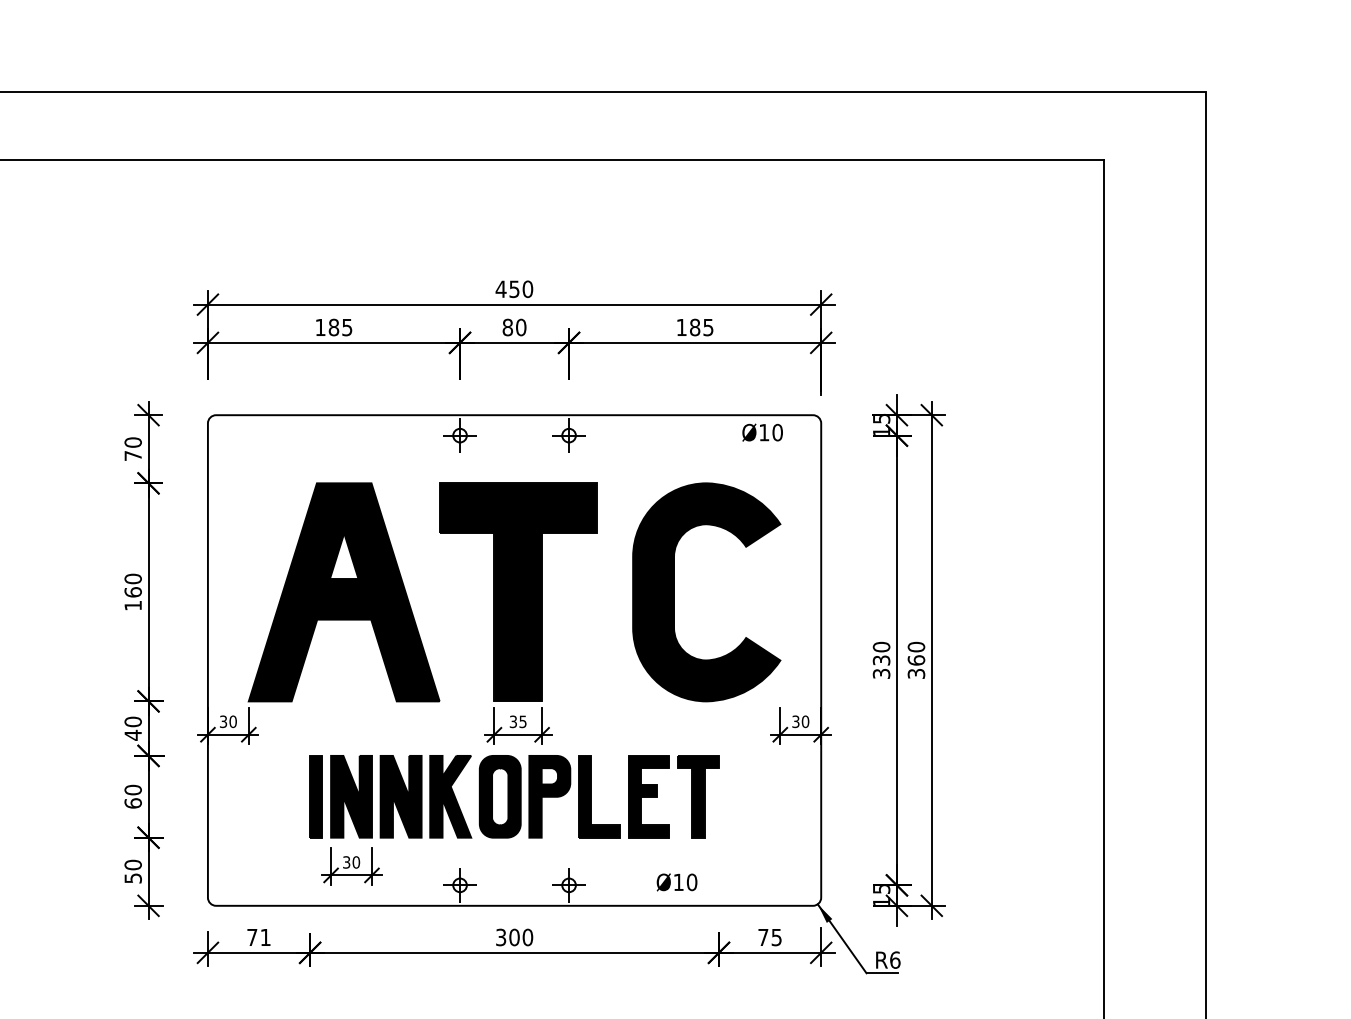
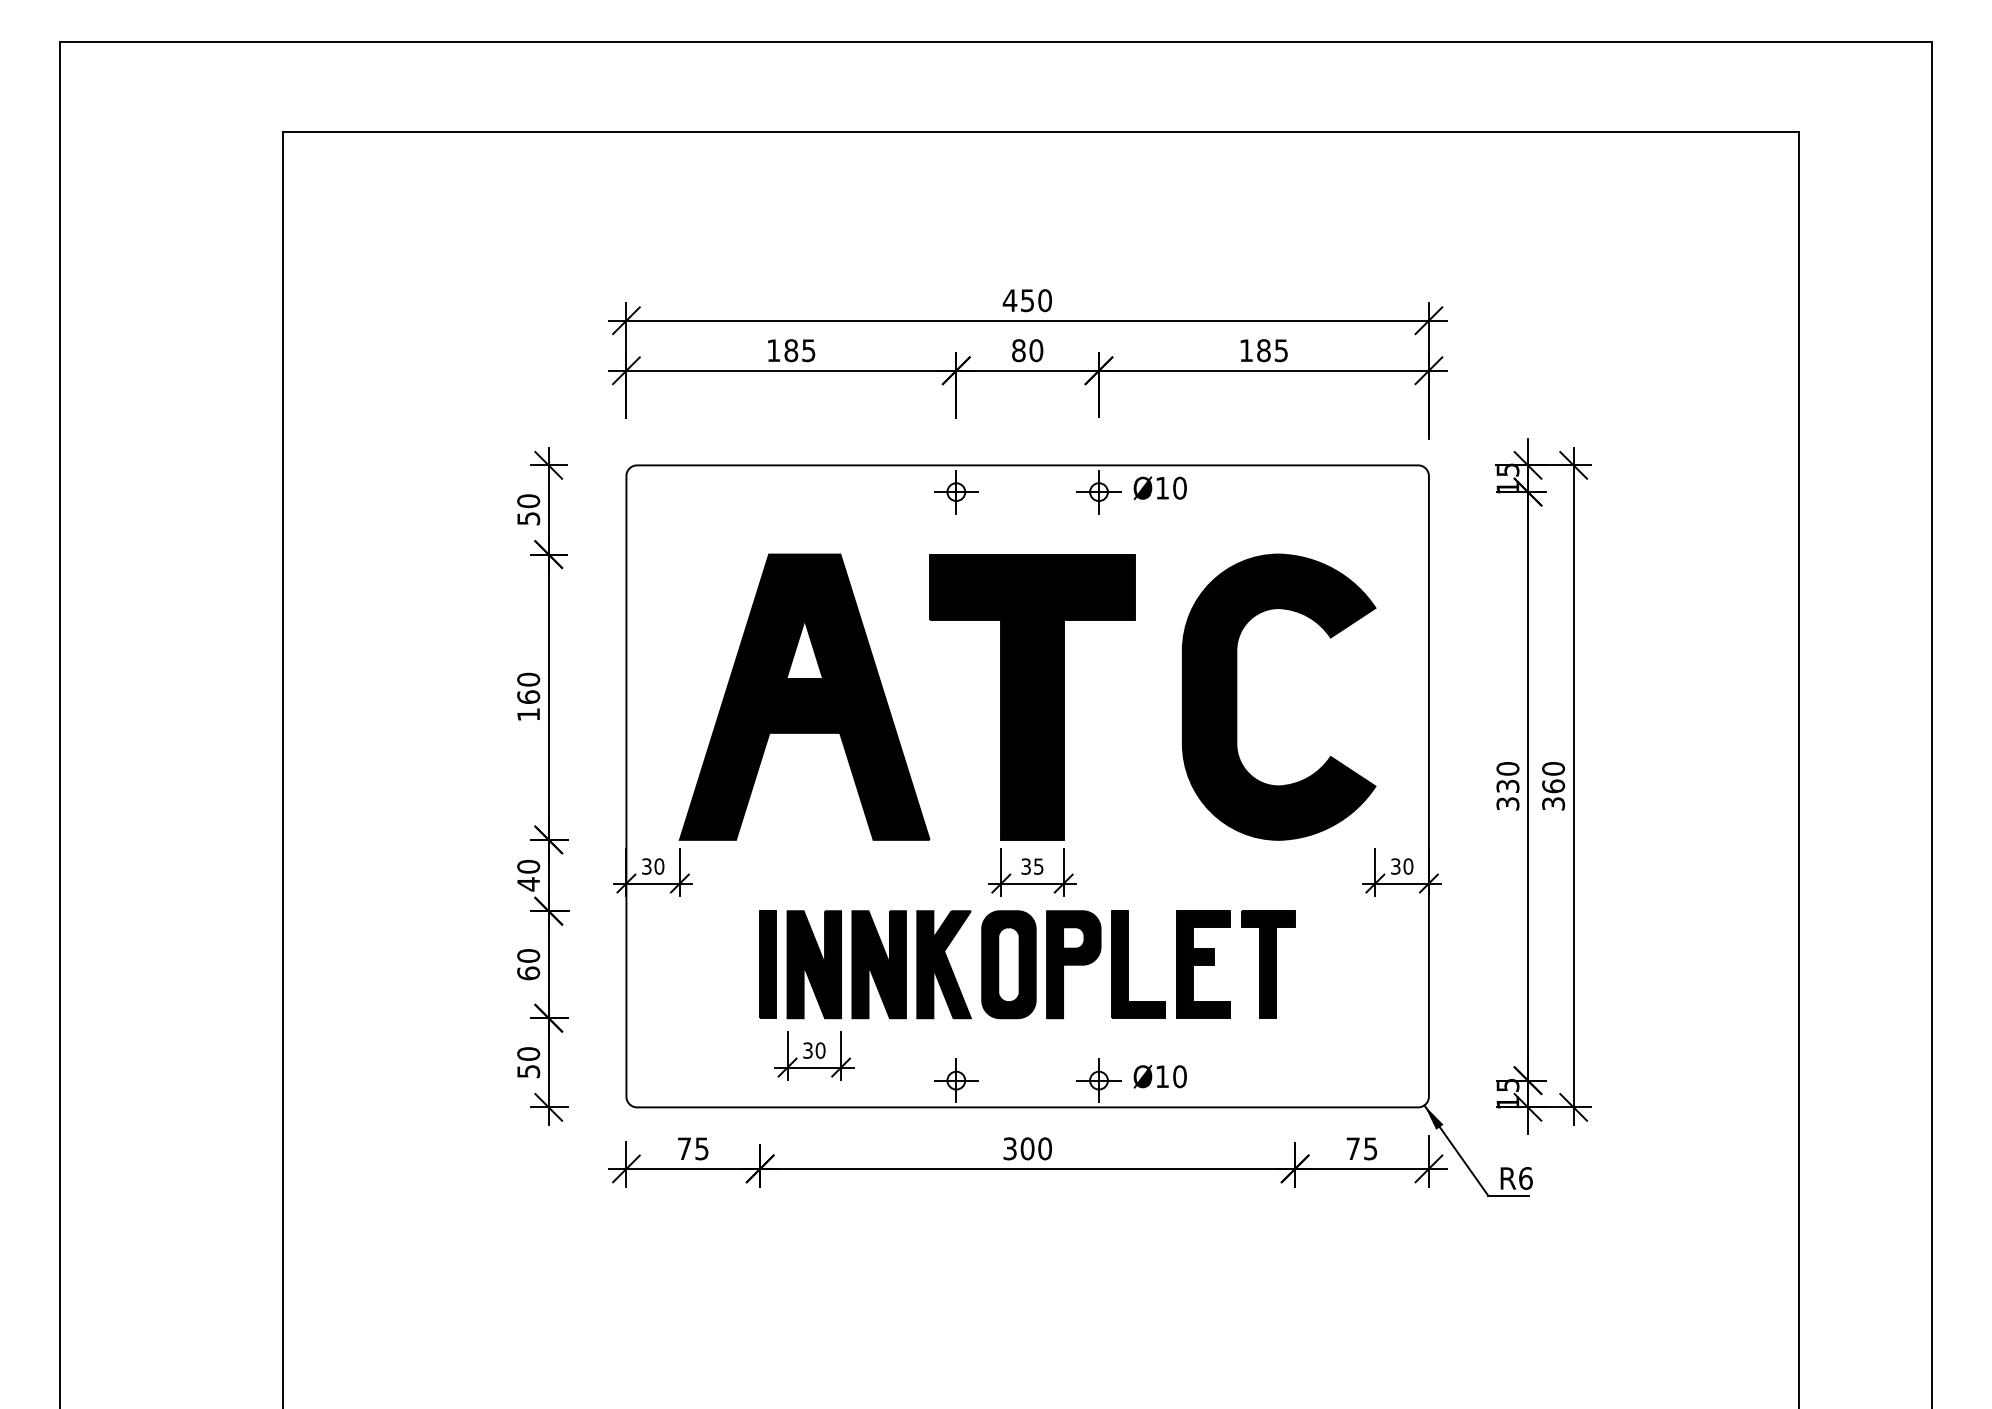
text: (762, 432) -> (1159, 488), moved
text: (133, 455) -> (528, 518), 70 -> 50
text: (676, 882) -> (1159, 1076), moved
text: (265, 937) -> (701, 1148), 71 -> 75

